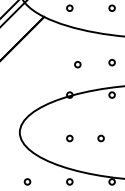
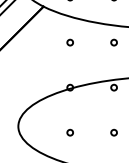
circle: (111, 62) -> (113, 42), moved
circle: (77, 64) -> (69, 42), moved
circle: (100, 138) -> (113, 132), moved

